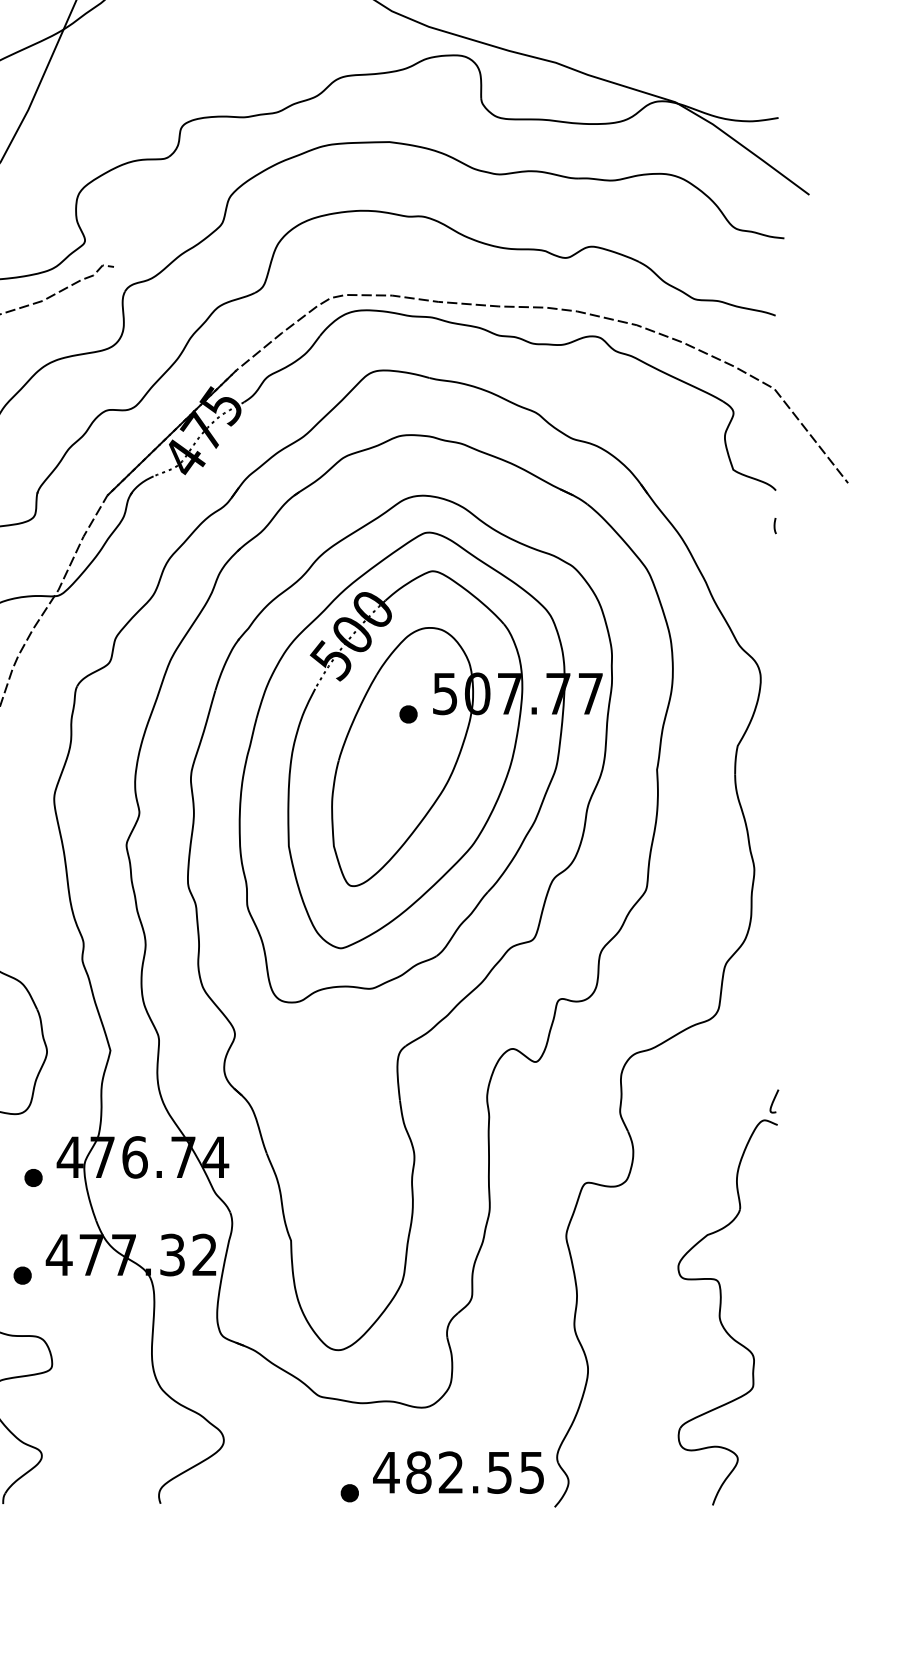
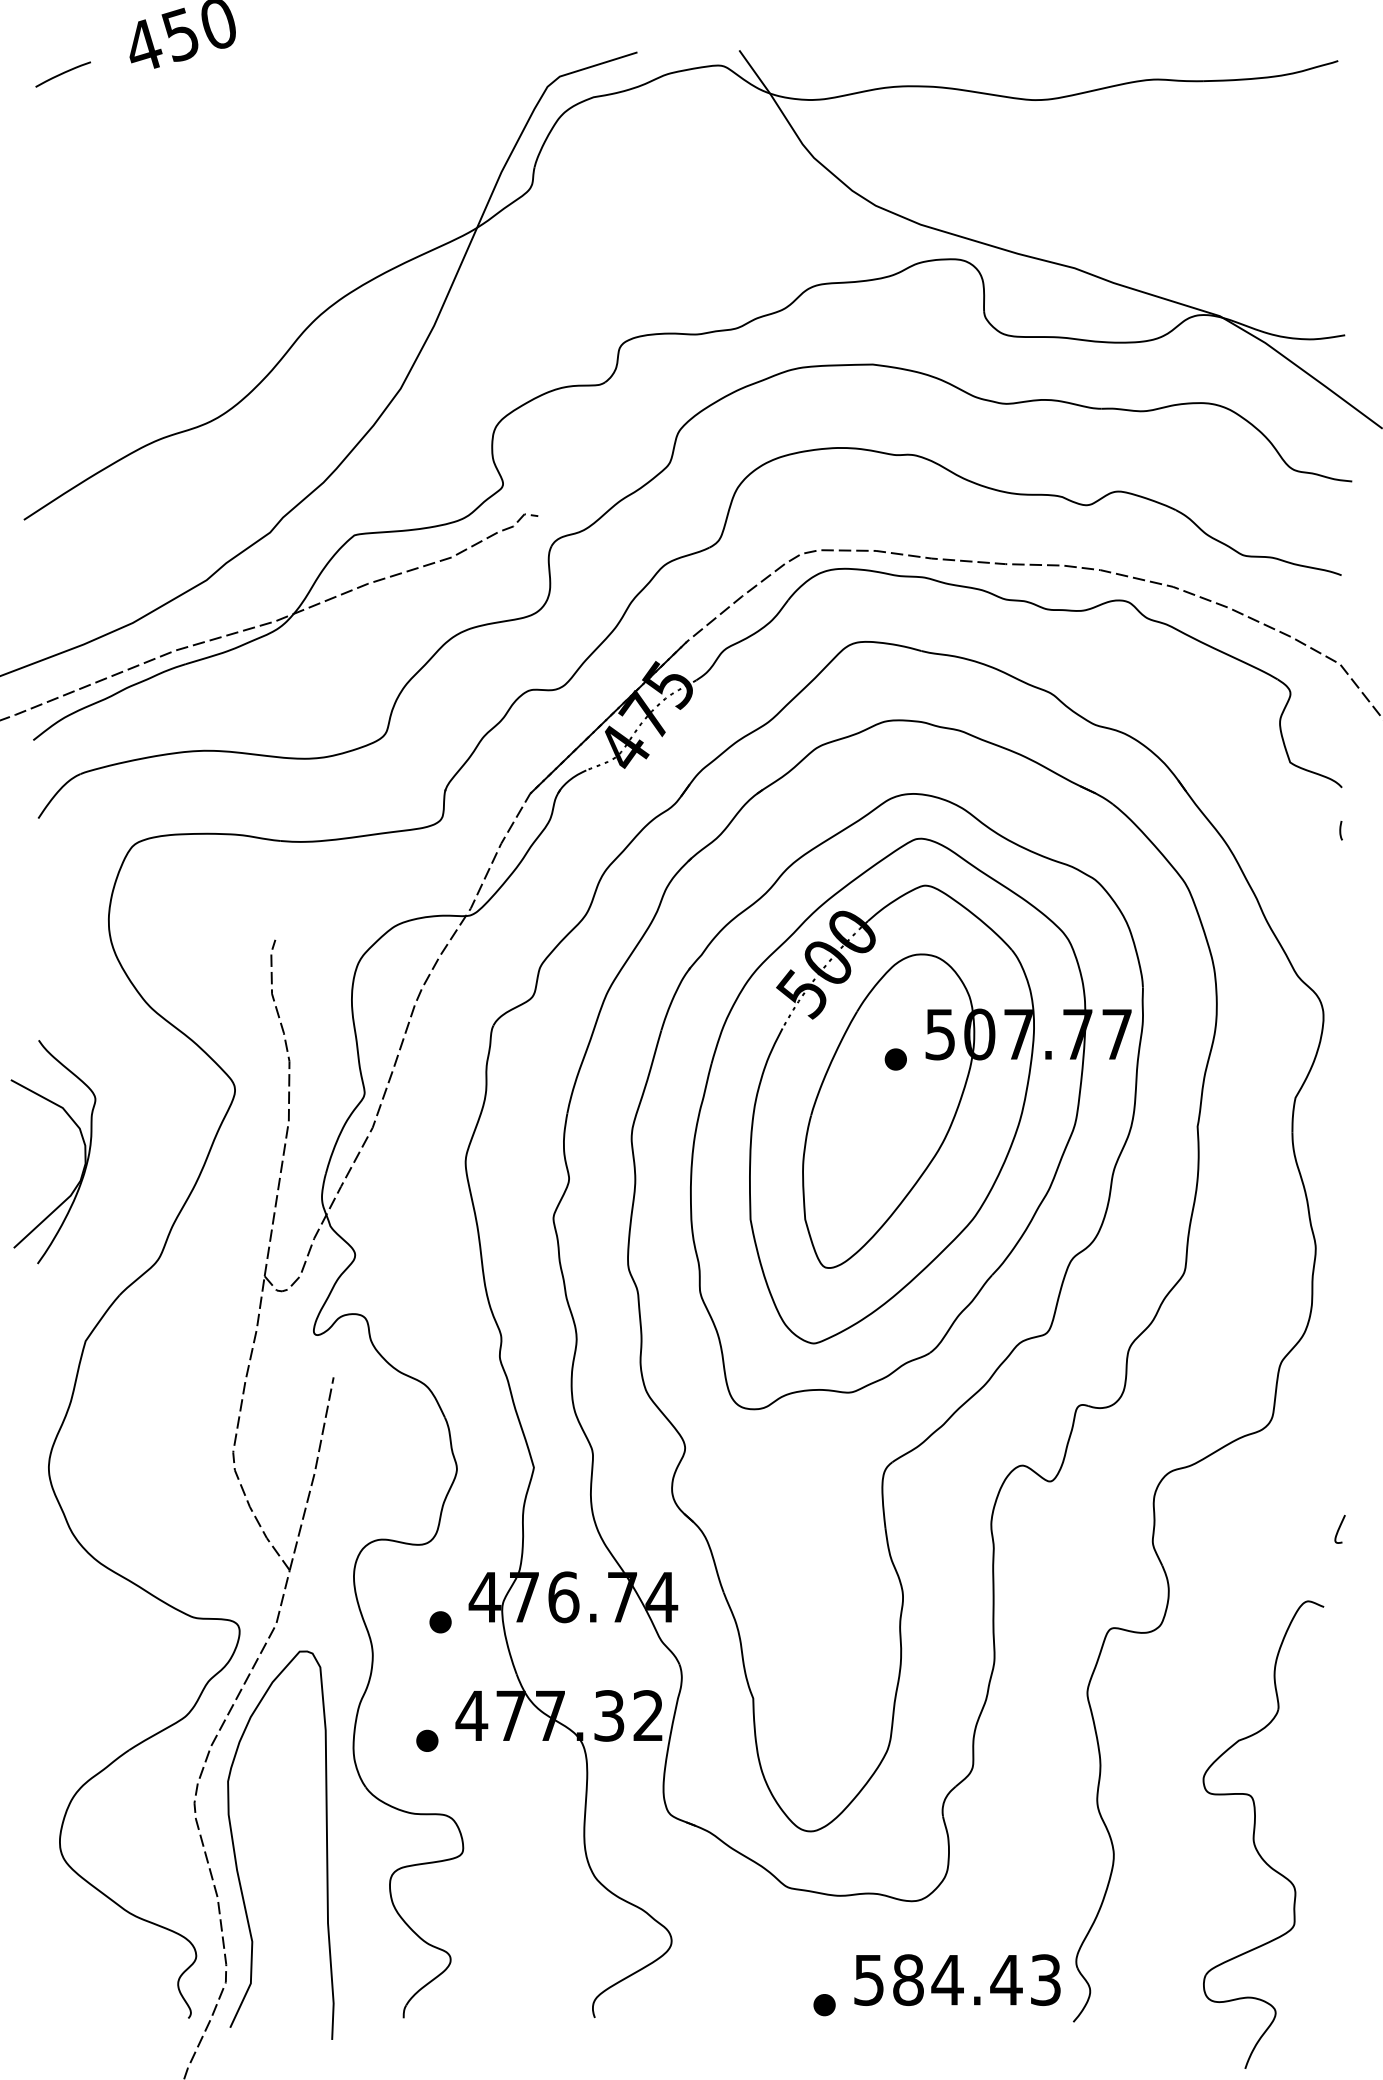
part: (721, 1309) -> (1255, 1830), moved
text: (458, 1472) -> (956, 1980), 482.55 -> 584.43

